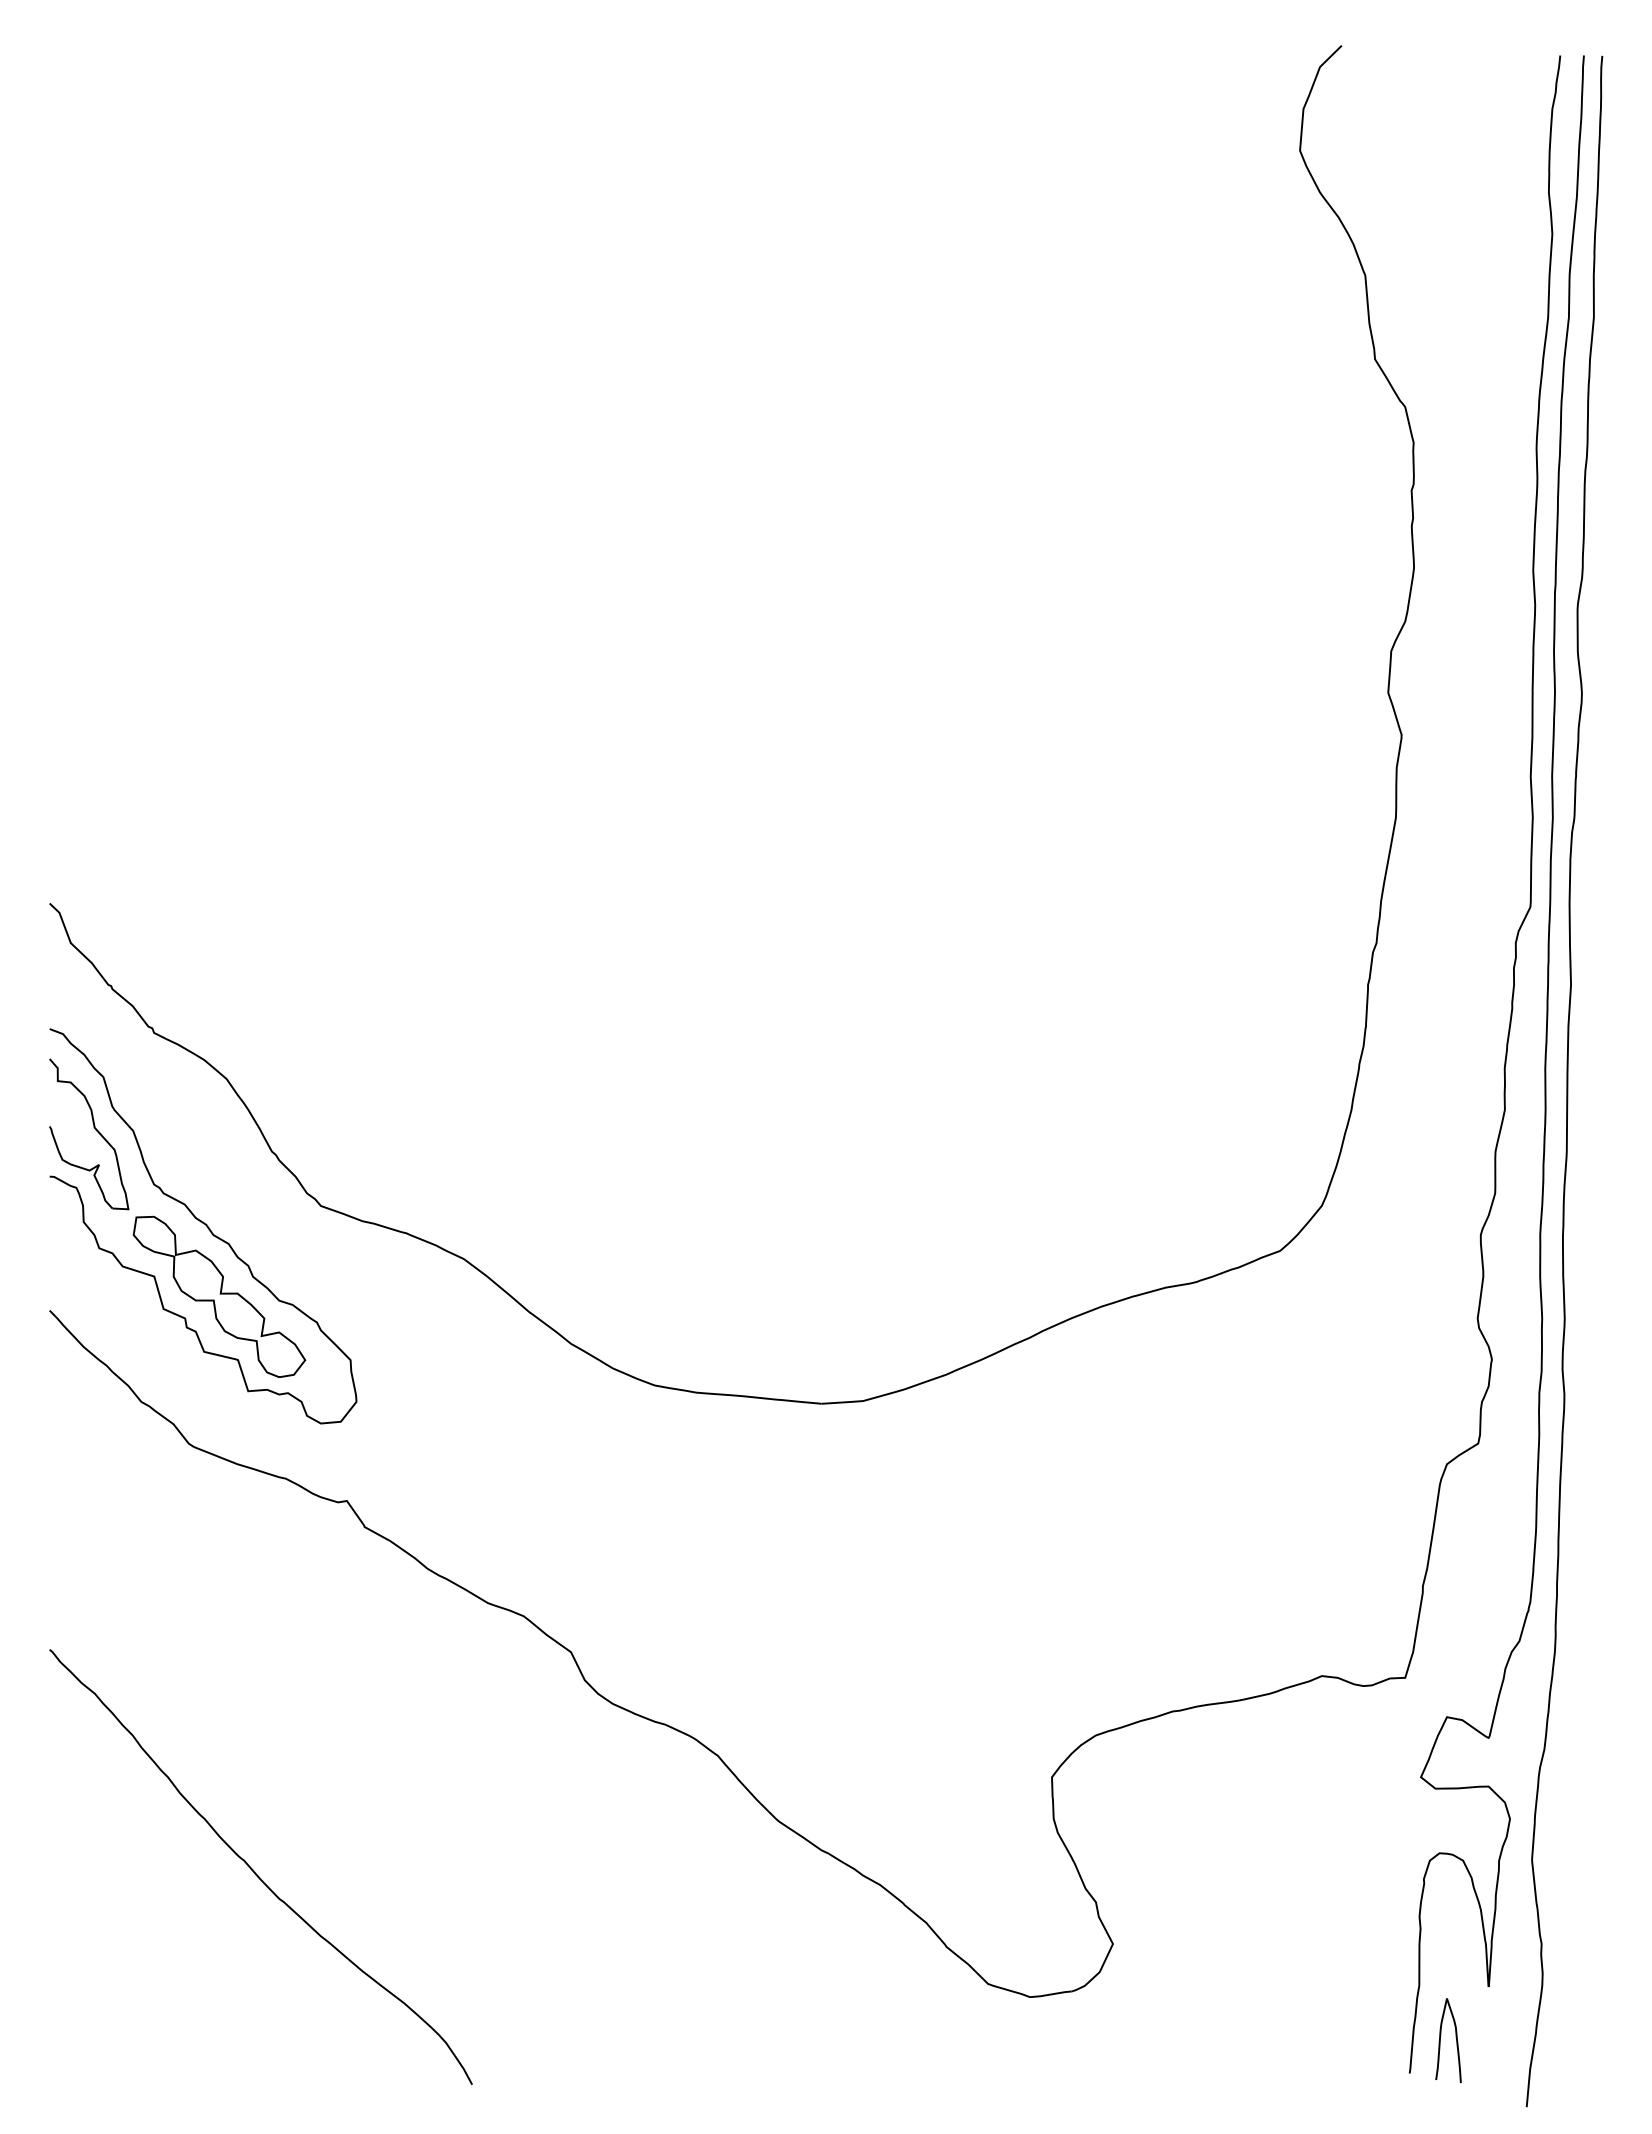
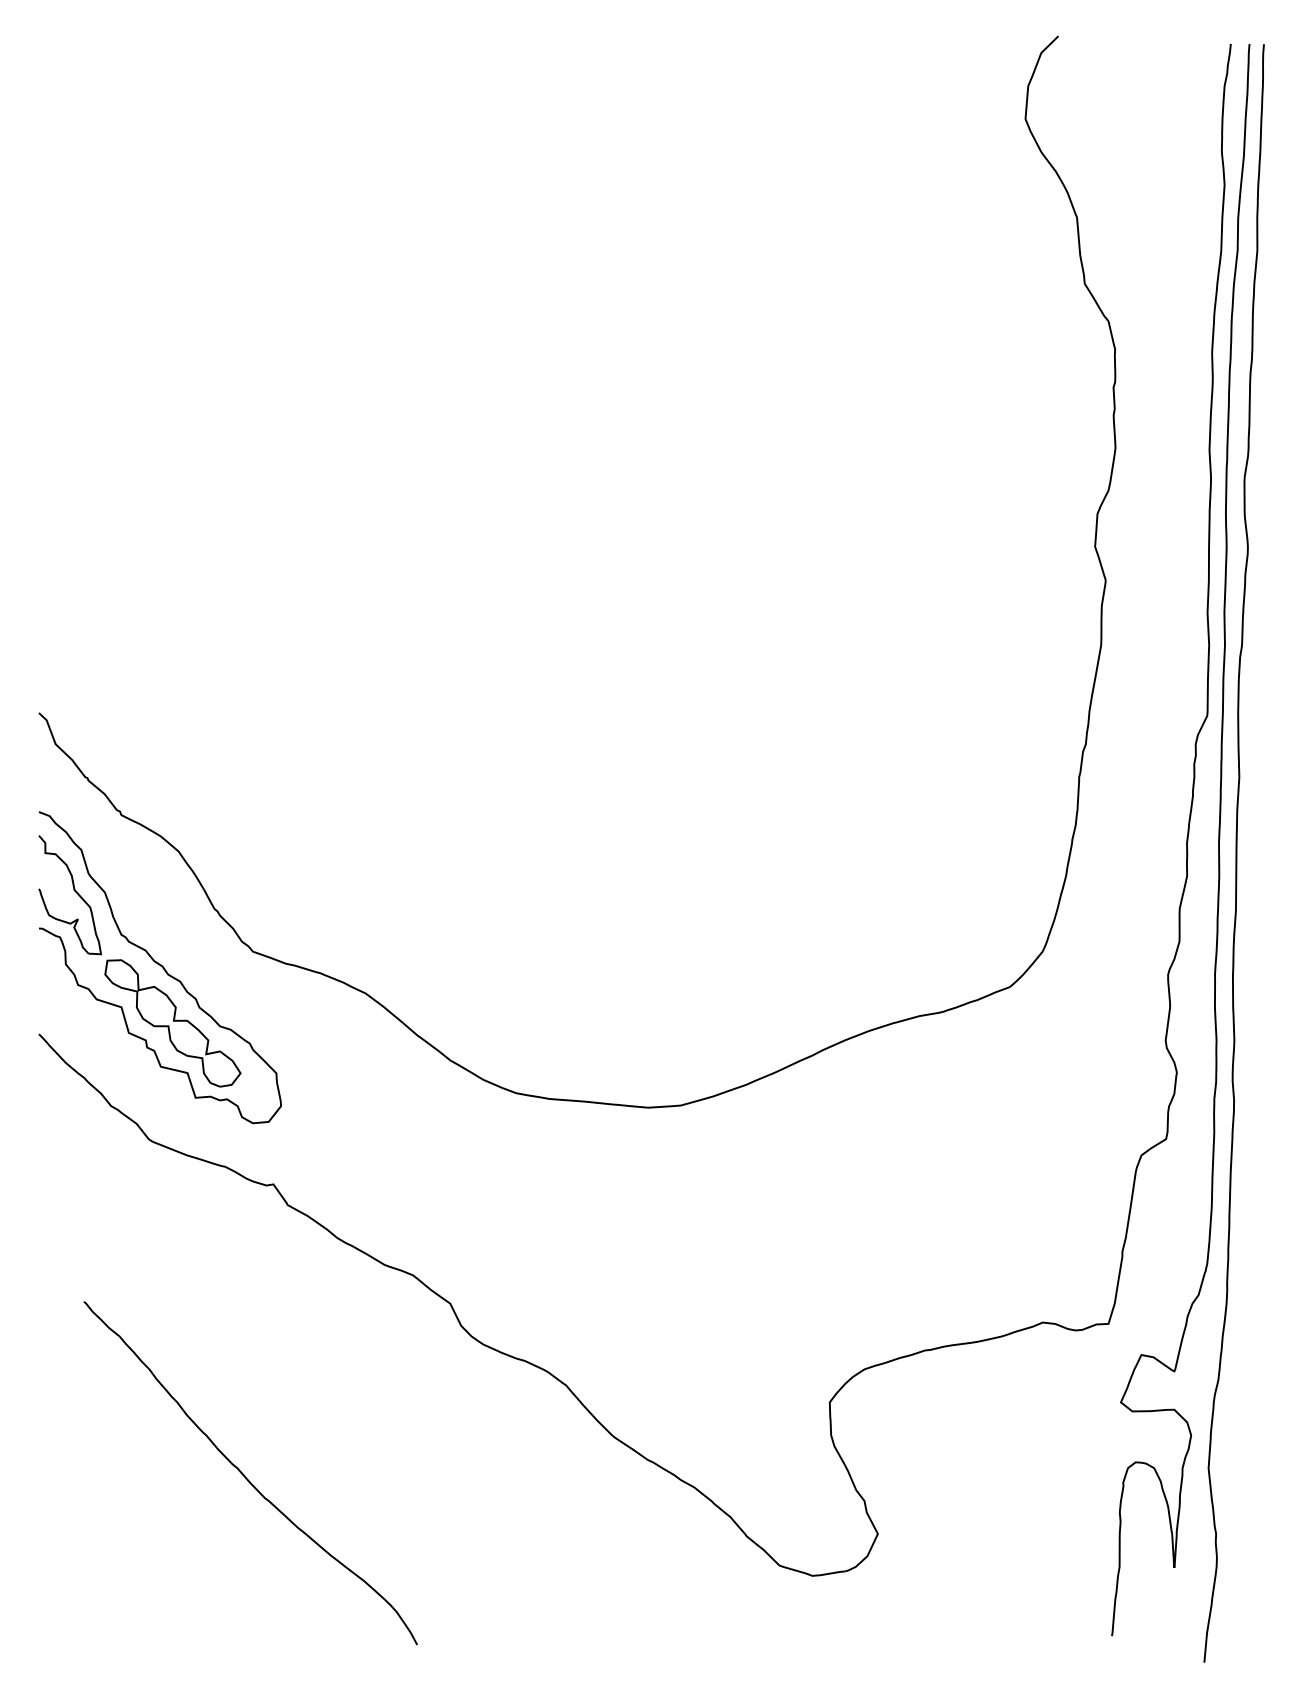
curve: (254, 1870) -> (245, 1475), moved
curve: (1455, 2037) -> (1148, 1607), removed

